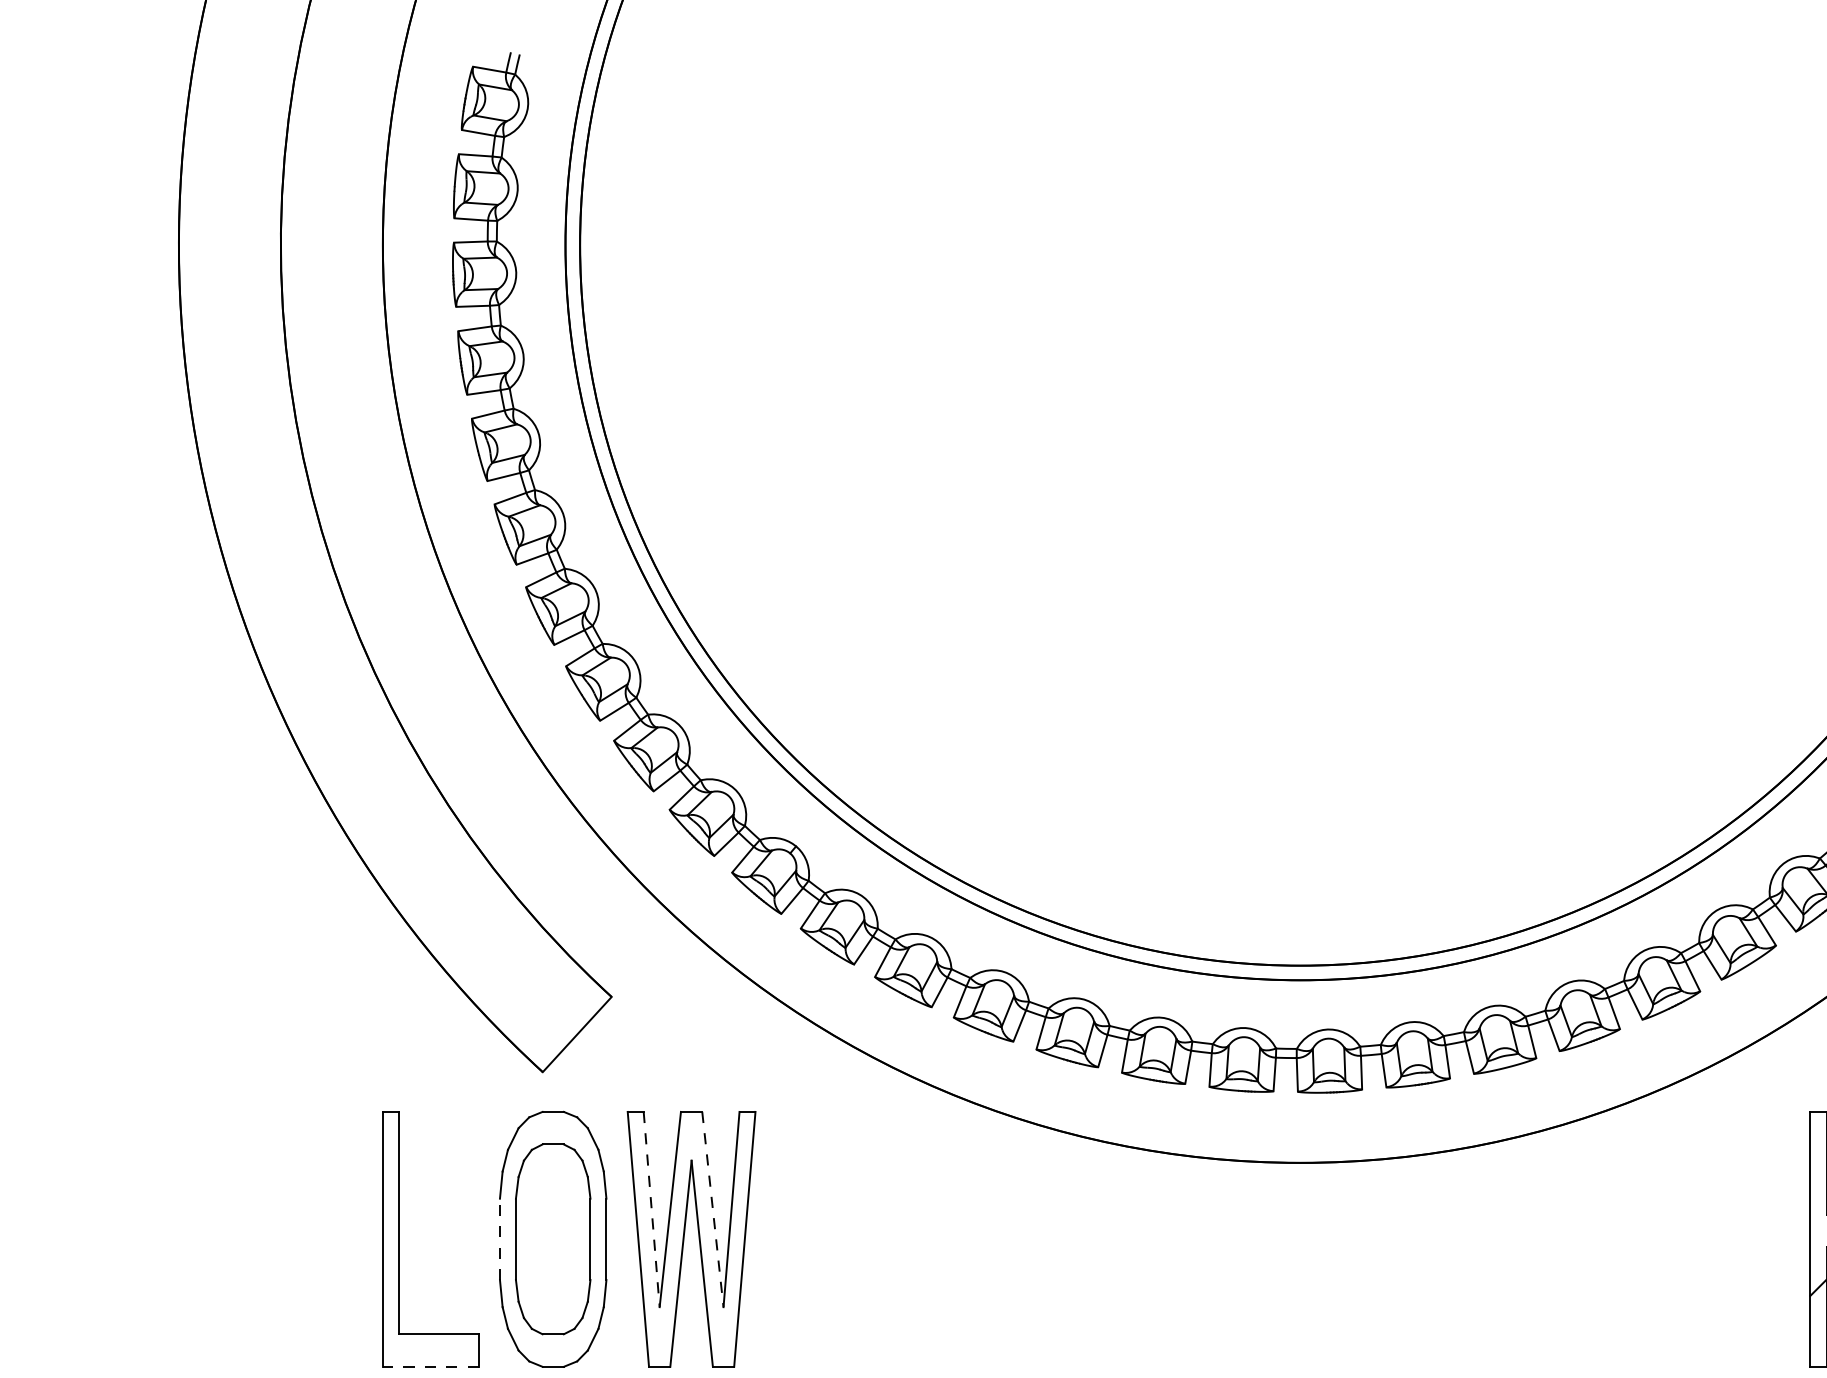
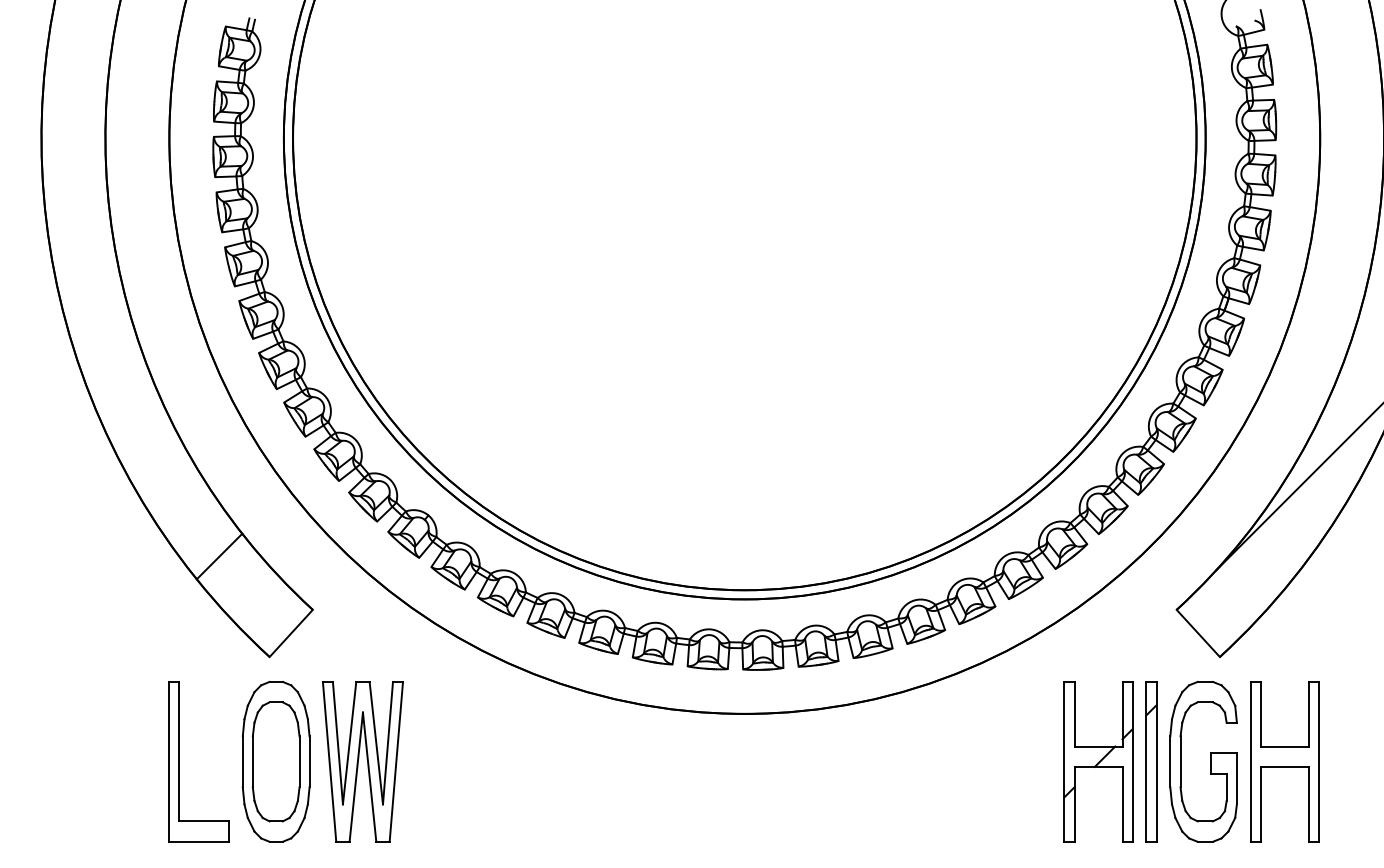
line: (462, 911) -> (219, 556), added
line: (650, 1210) -> (337, 743), dashed -> solid
line: (713, 1210) -> (376, 743), dashed -> solid
line: (499, 1238) -> (242, 761), dashed -> solid
line: (429, 1366) -> (198, 841), dashed -> solid

